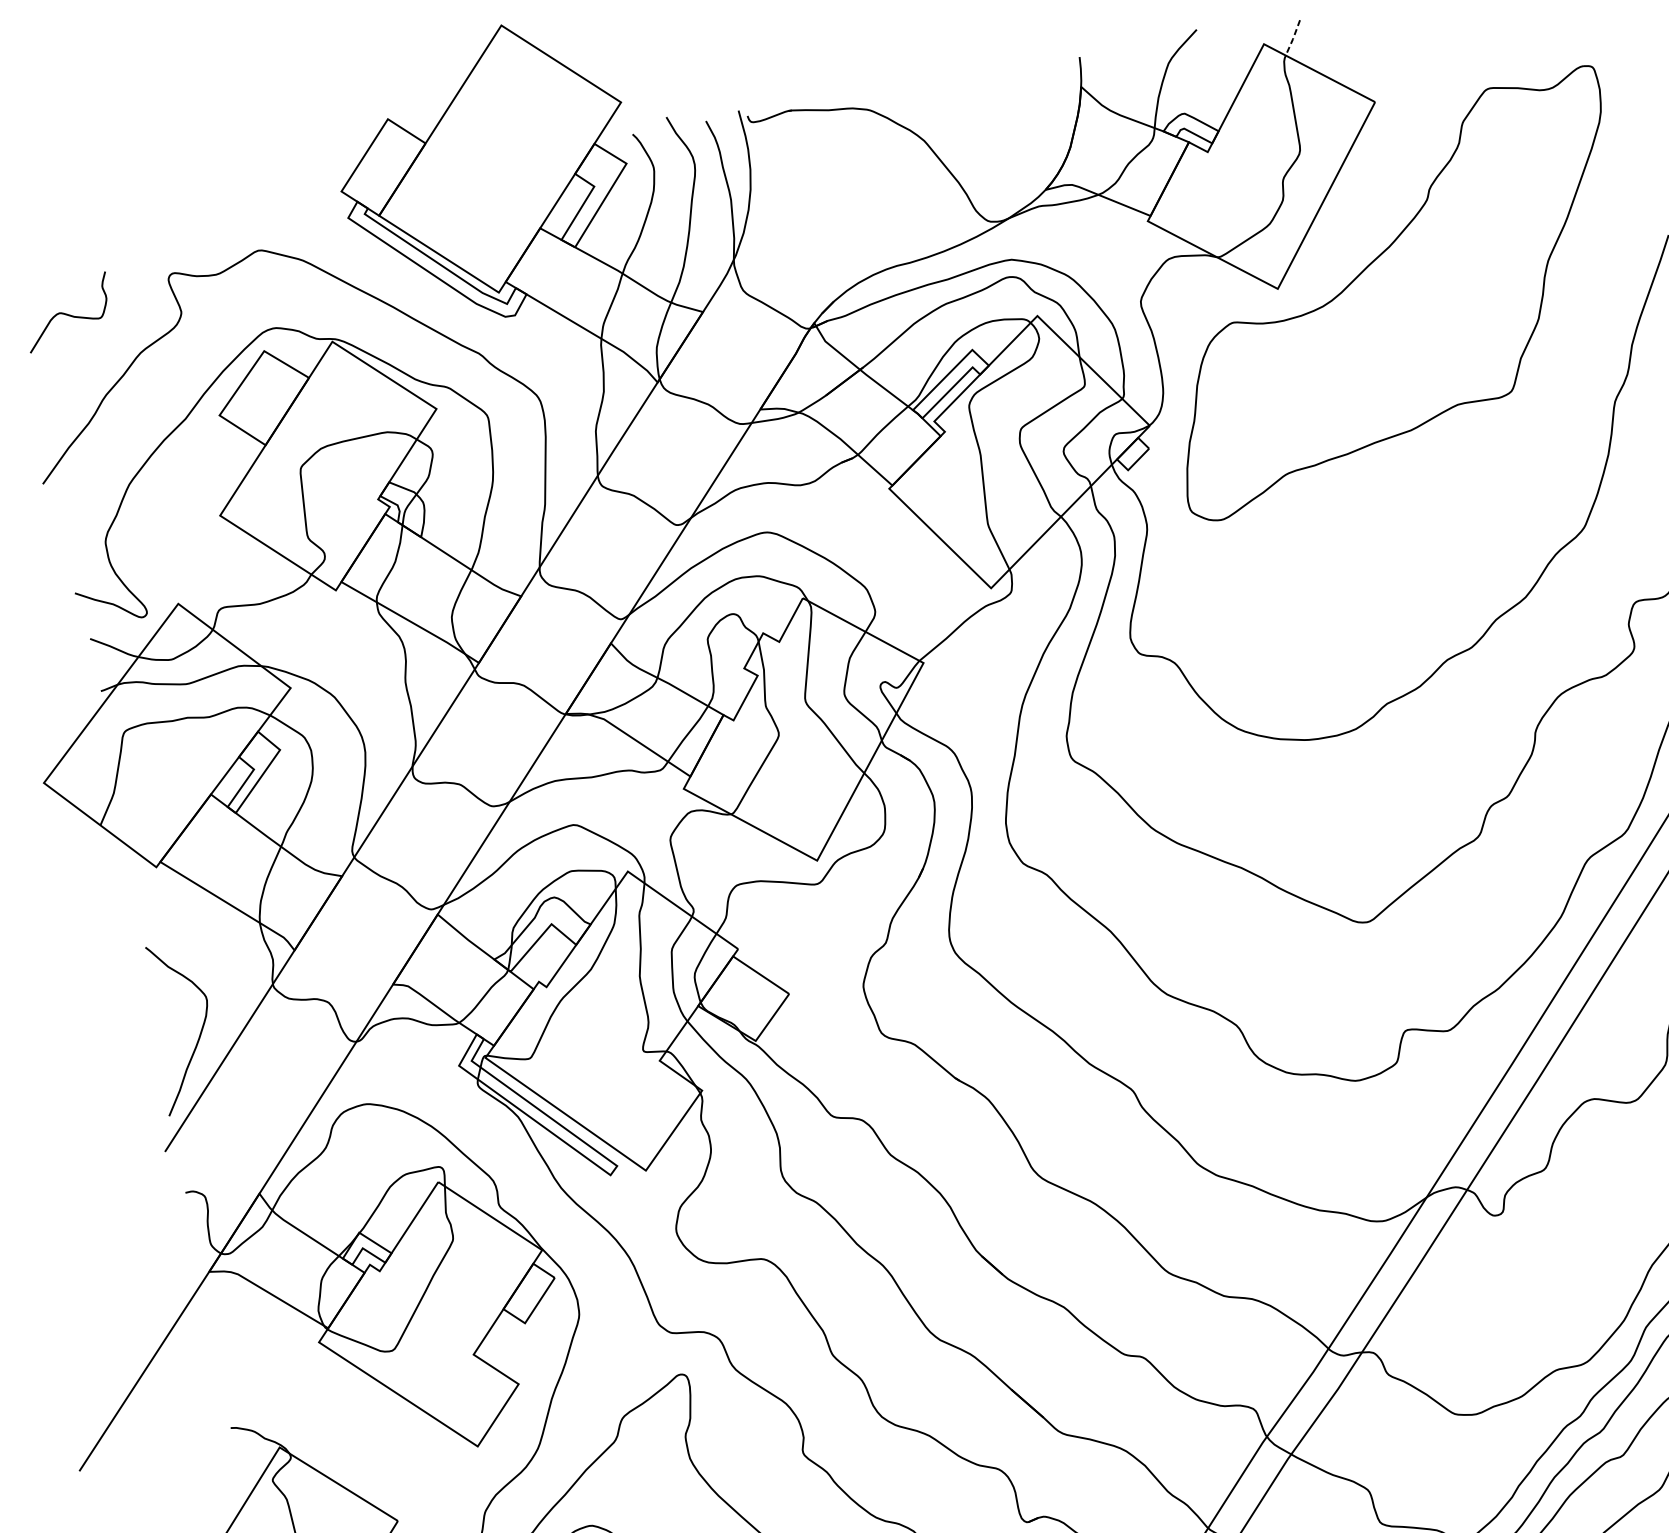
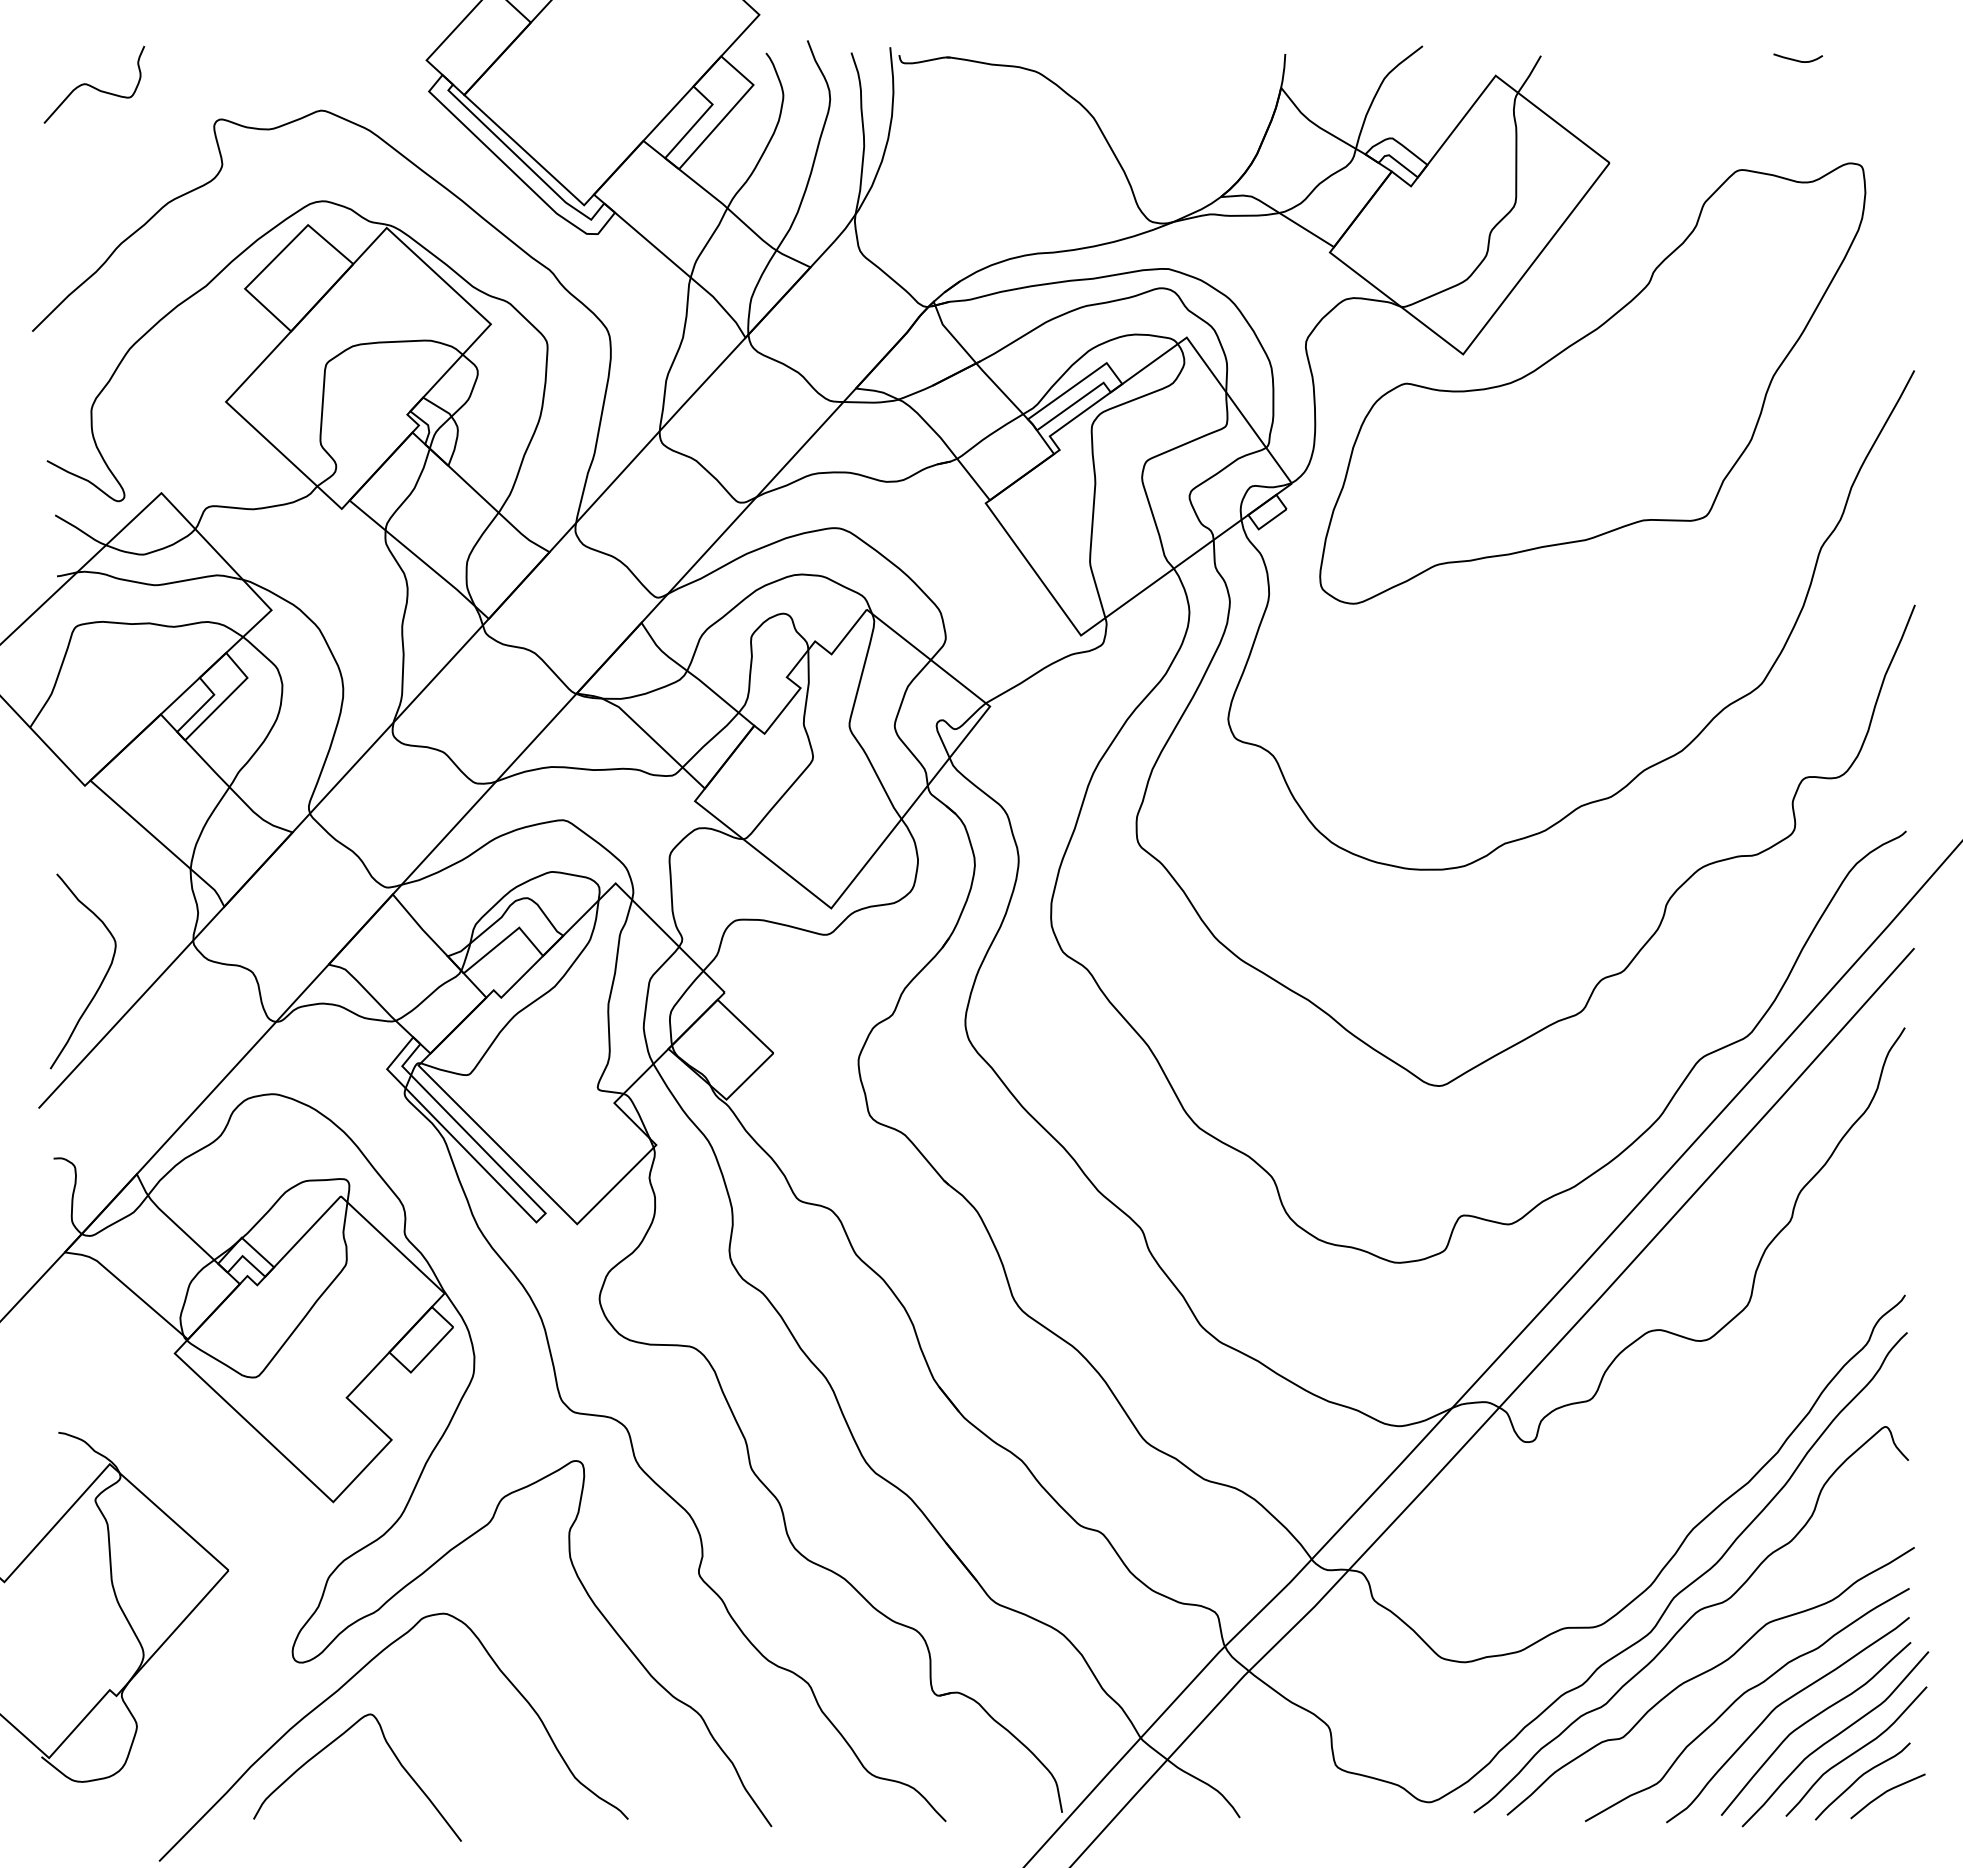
line: (1292, 38) -> (1529, 74), dashed -> solid
curve: (67, 314) -> (93, 86), moved

